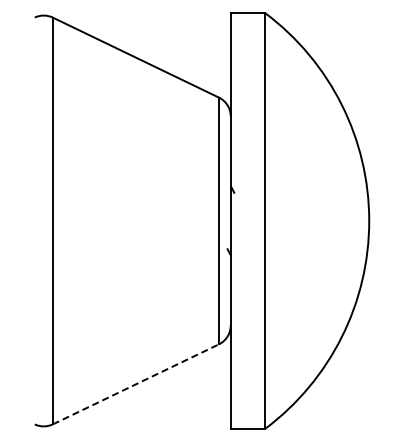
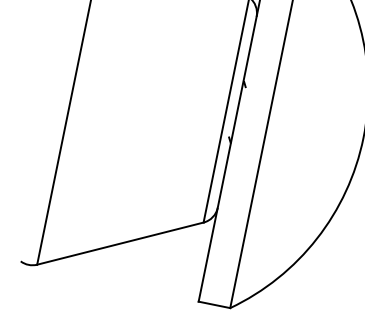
line: (136, 384) -> (120, 243), dashed -> solid

